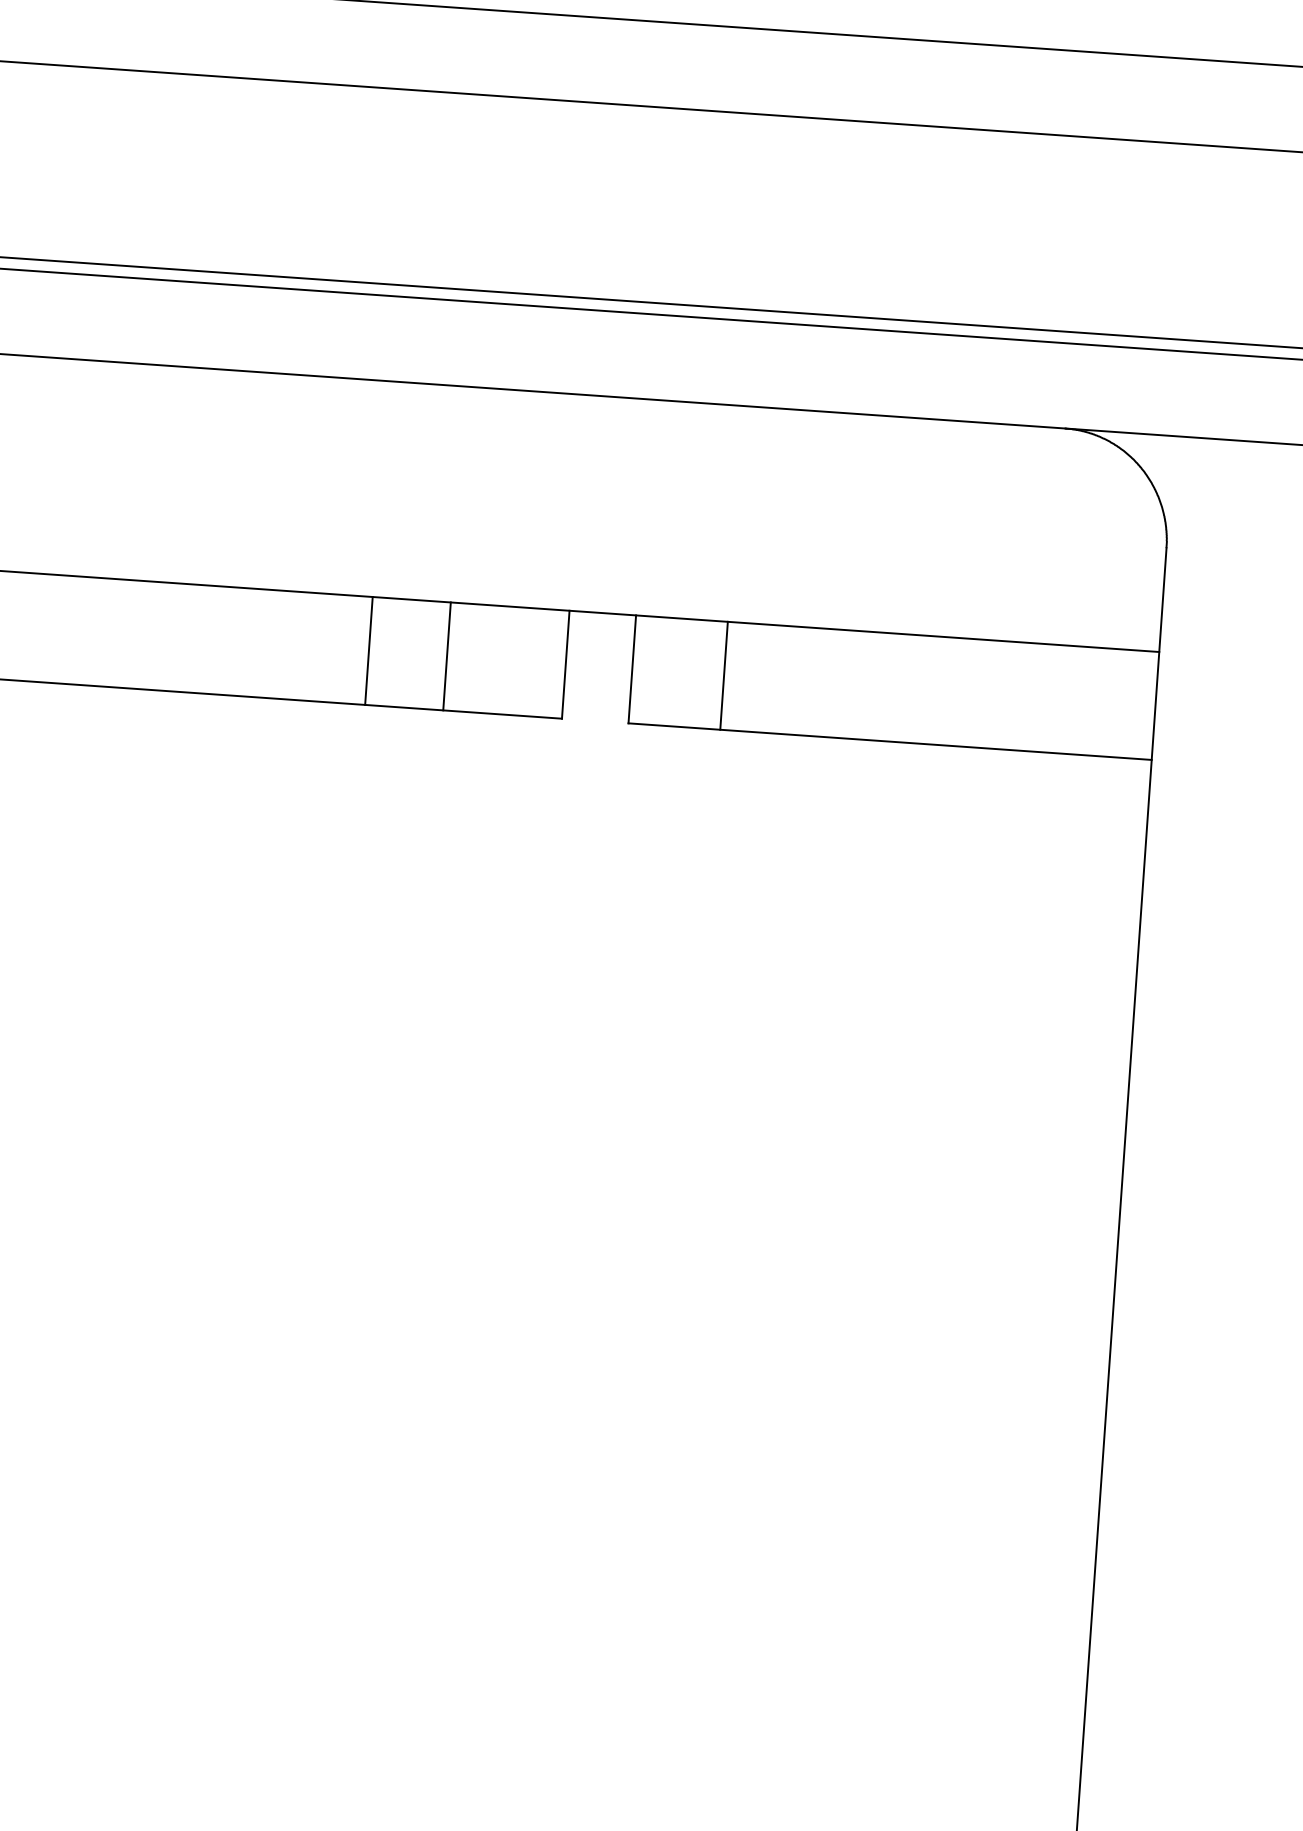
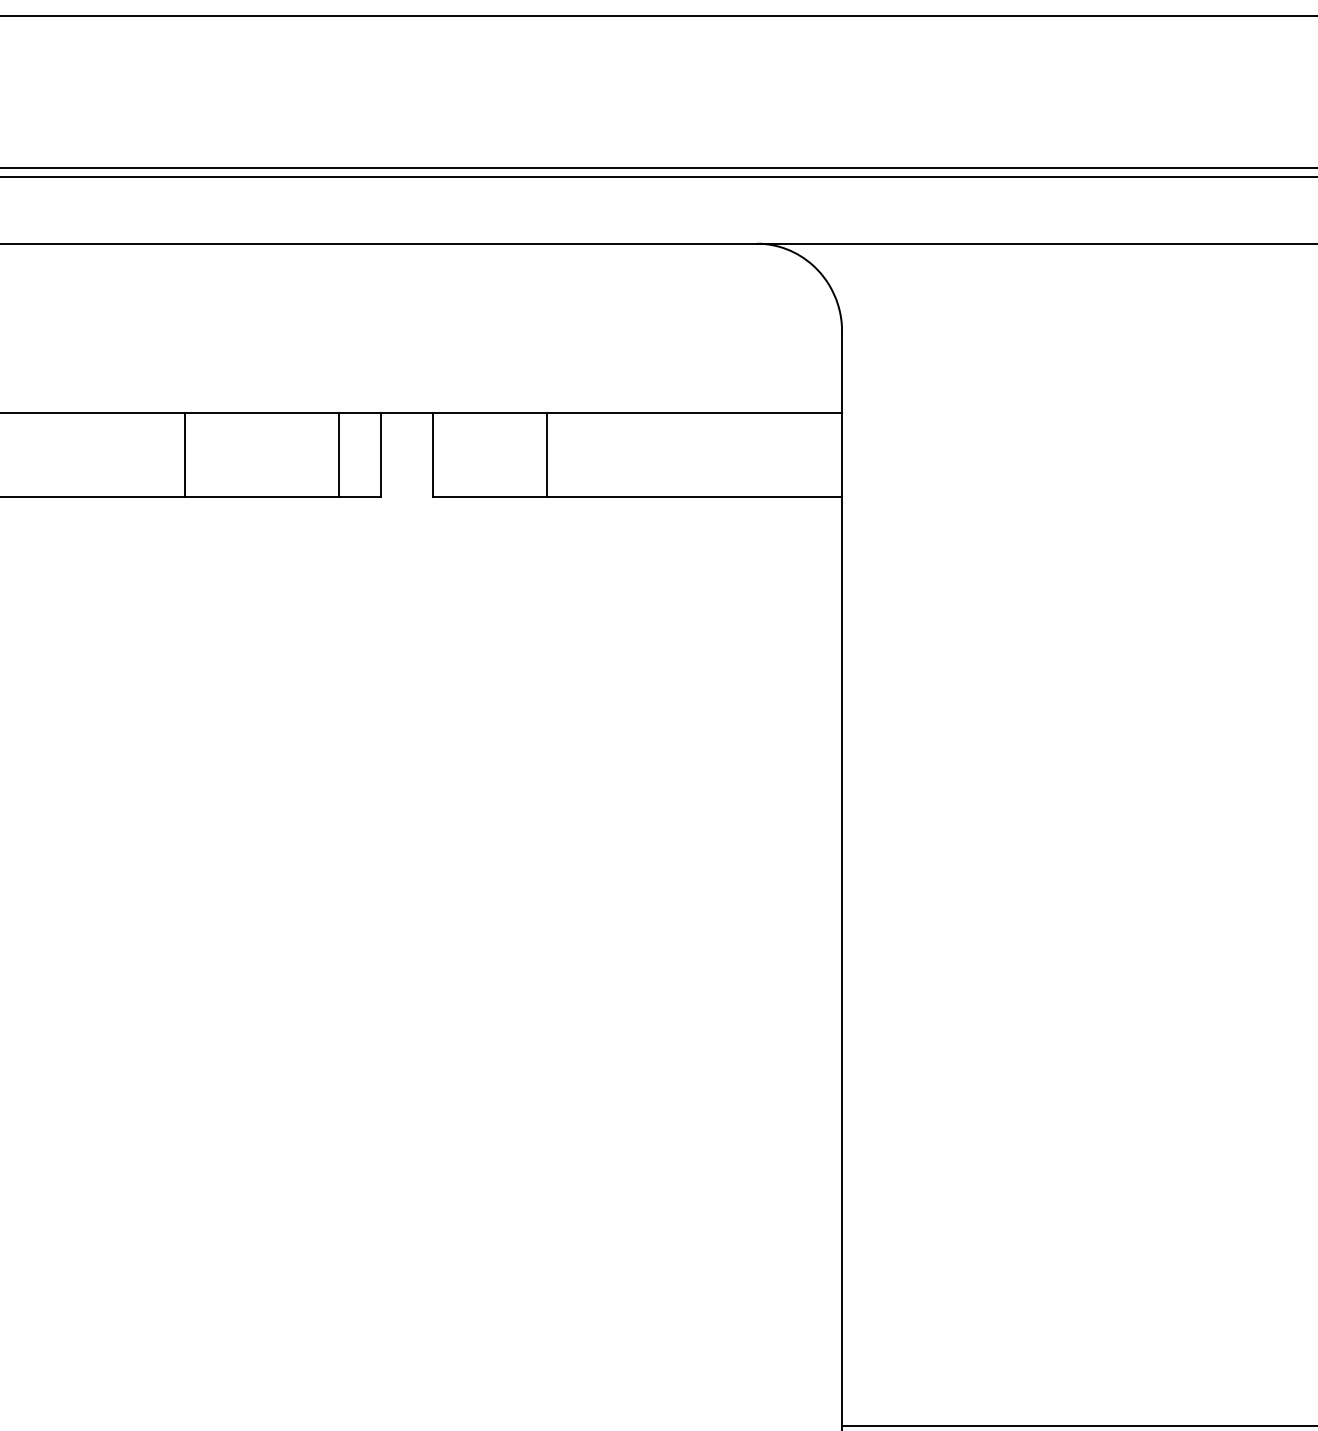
line: (368, 650) -> (184, 454), moved
line: (446, 655) -> (338, 454), moved
line: (724, 675) -> (547, 454), moved

